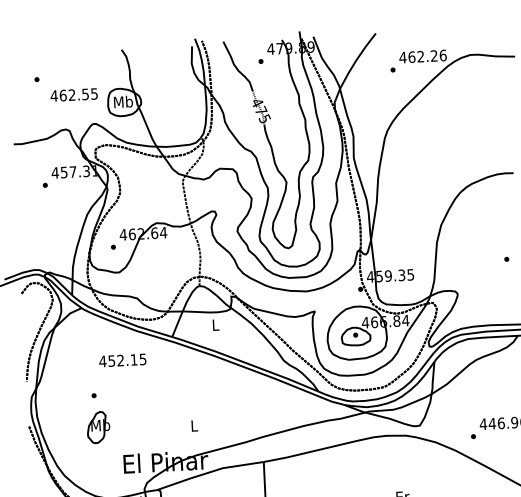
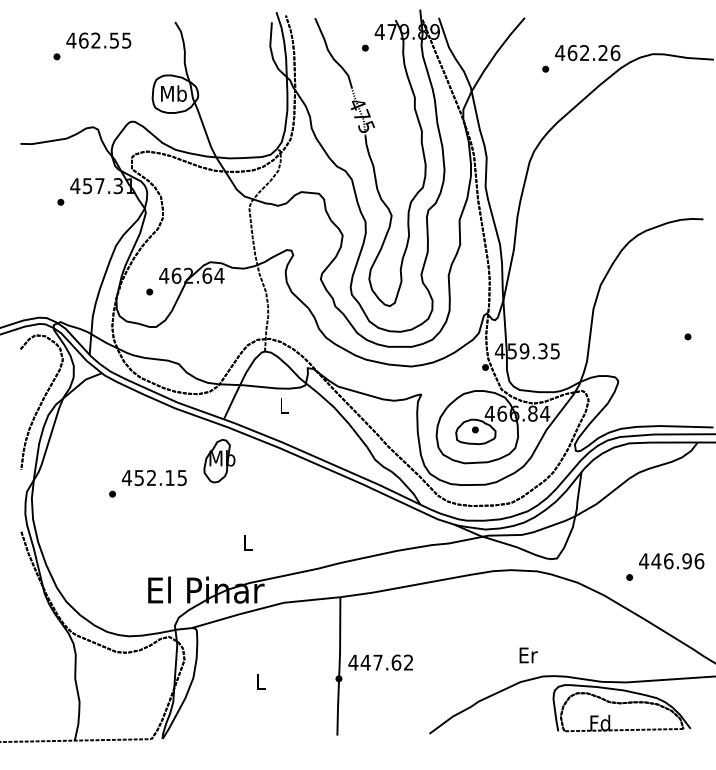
text: (73, 94) -> (98, 40), moved
text: (122, 360) -> (154, 477), moved
part: (98, 427) -> (219, 461), moved

